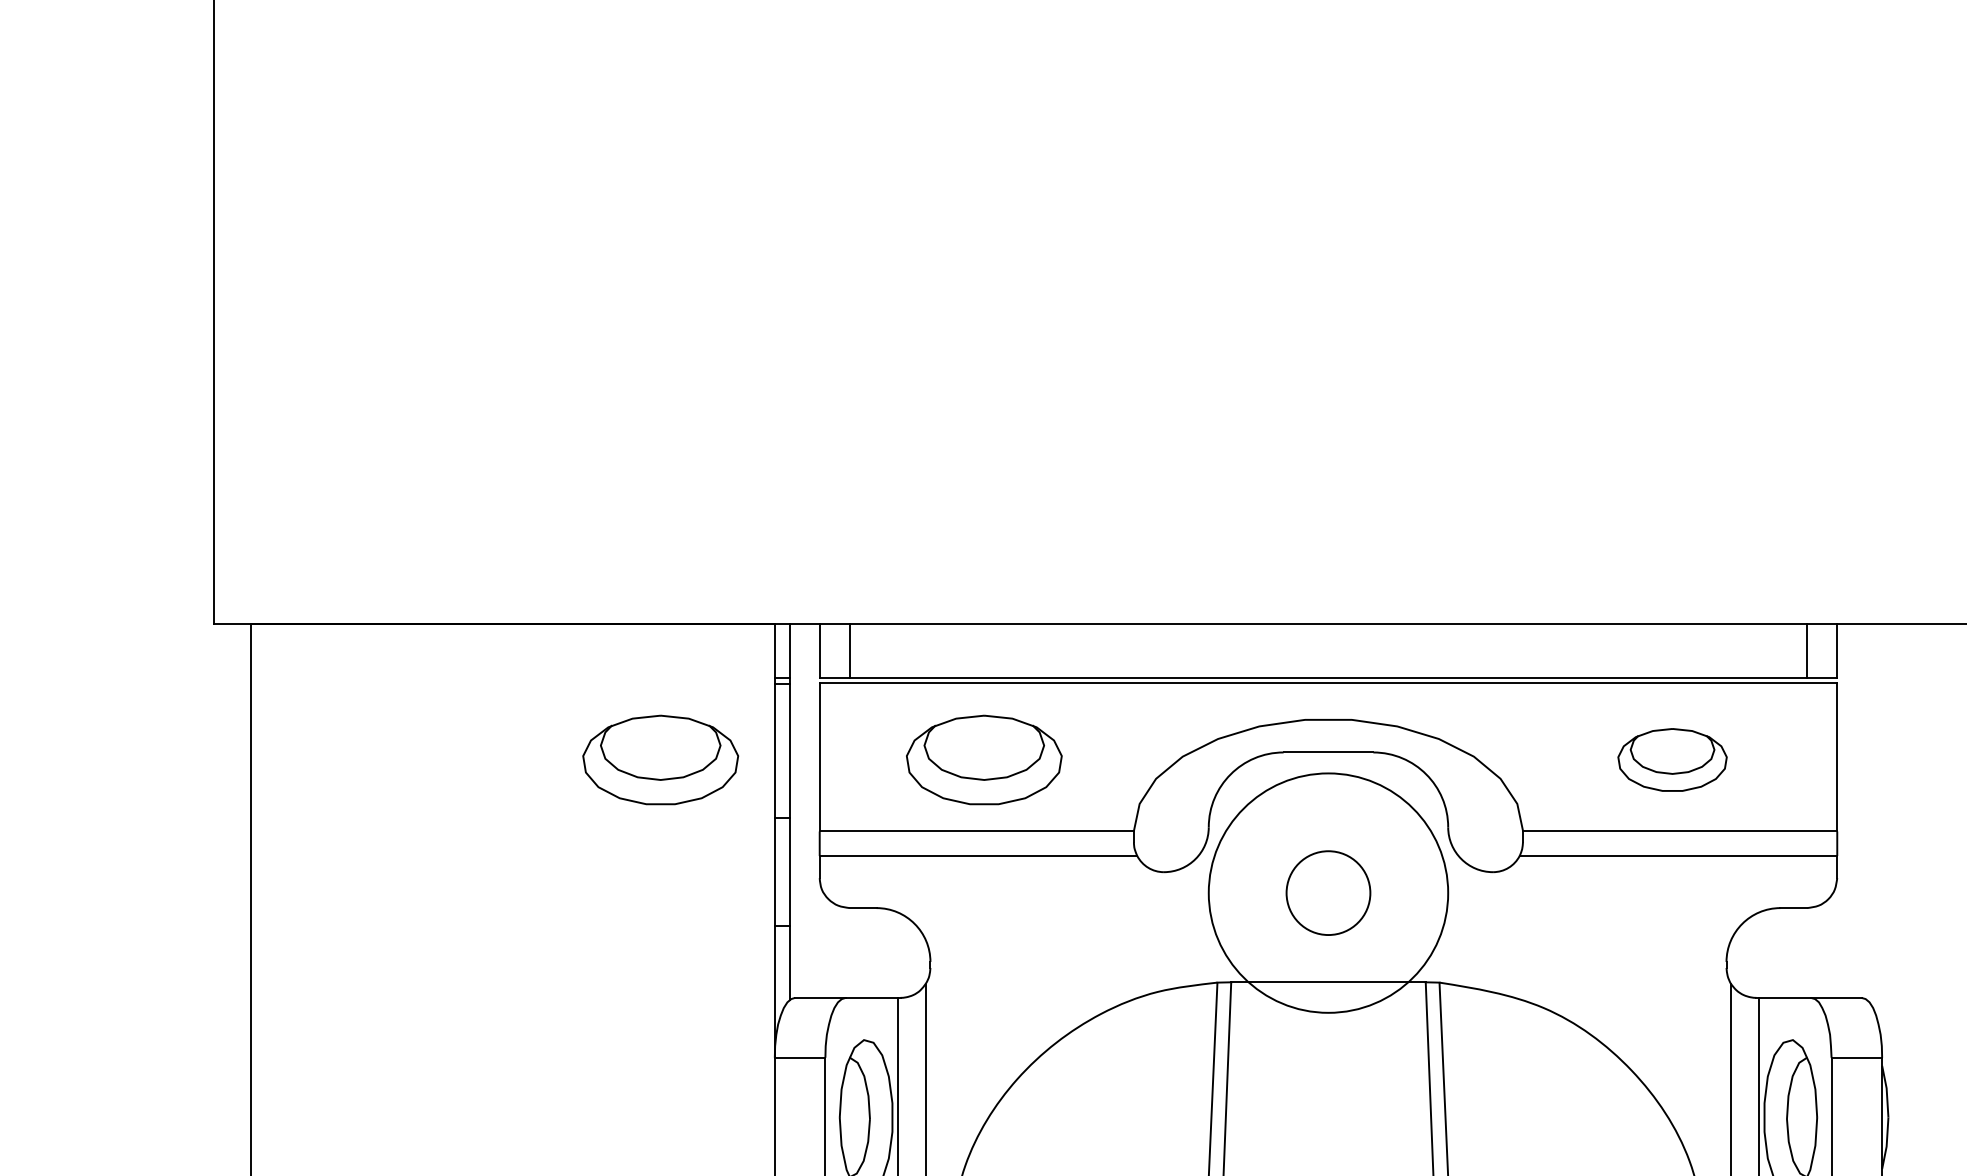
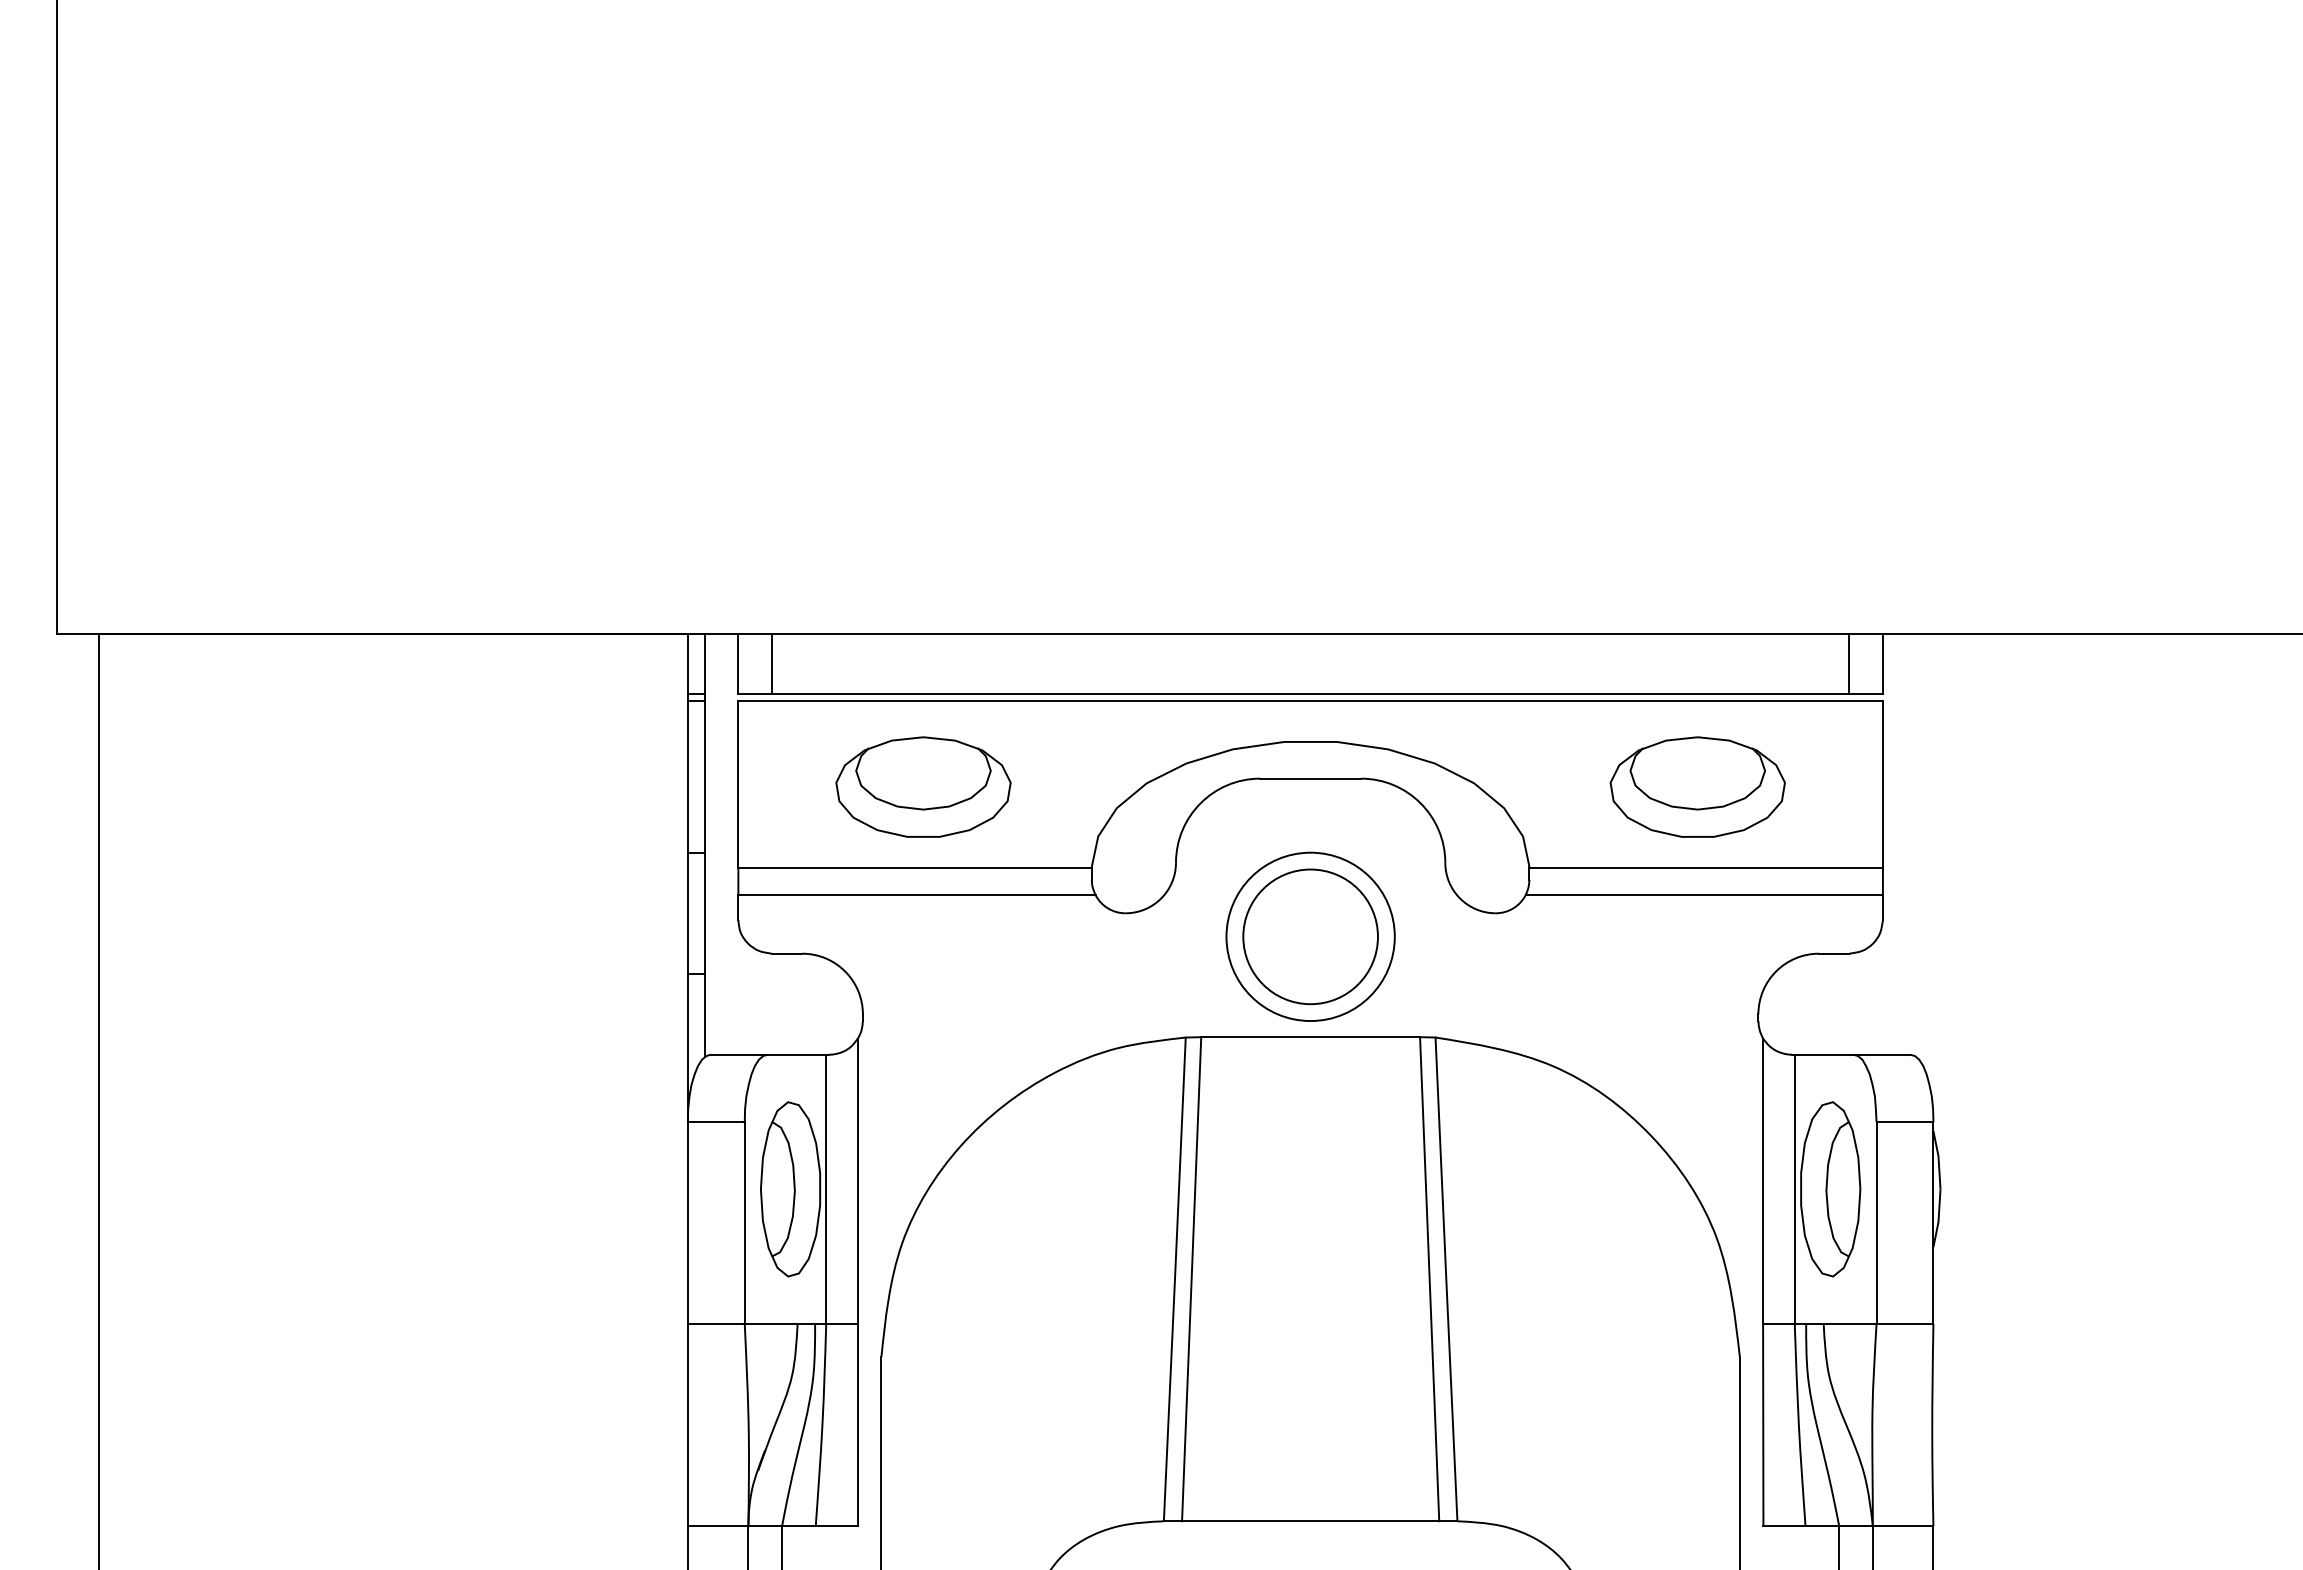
part: (660, 759) -> (559, 786), removed
part: (1672, 759) -> (1697, 786), size x1.43
circle: (1328, 892) -> (1310, 936), size x0.62
circle: (1328, 892) -> (1310, 936), size x1.43

